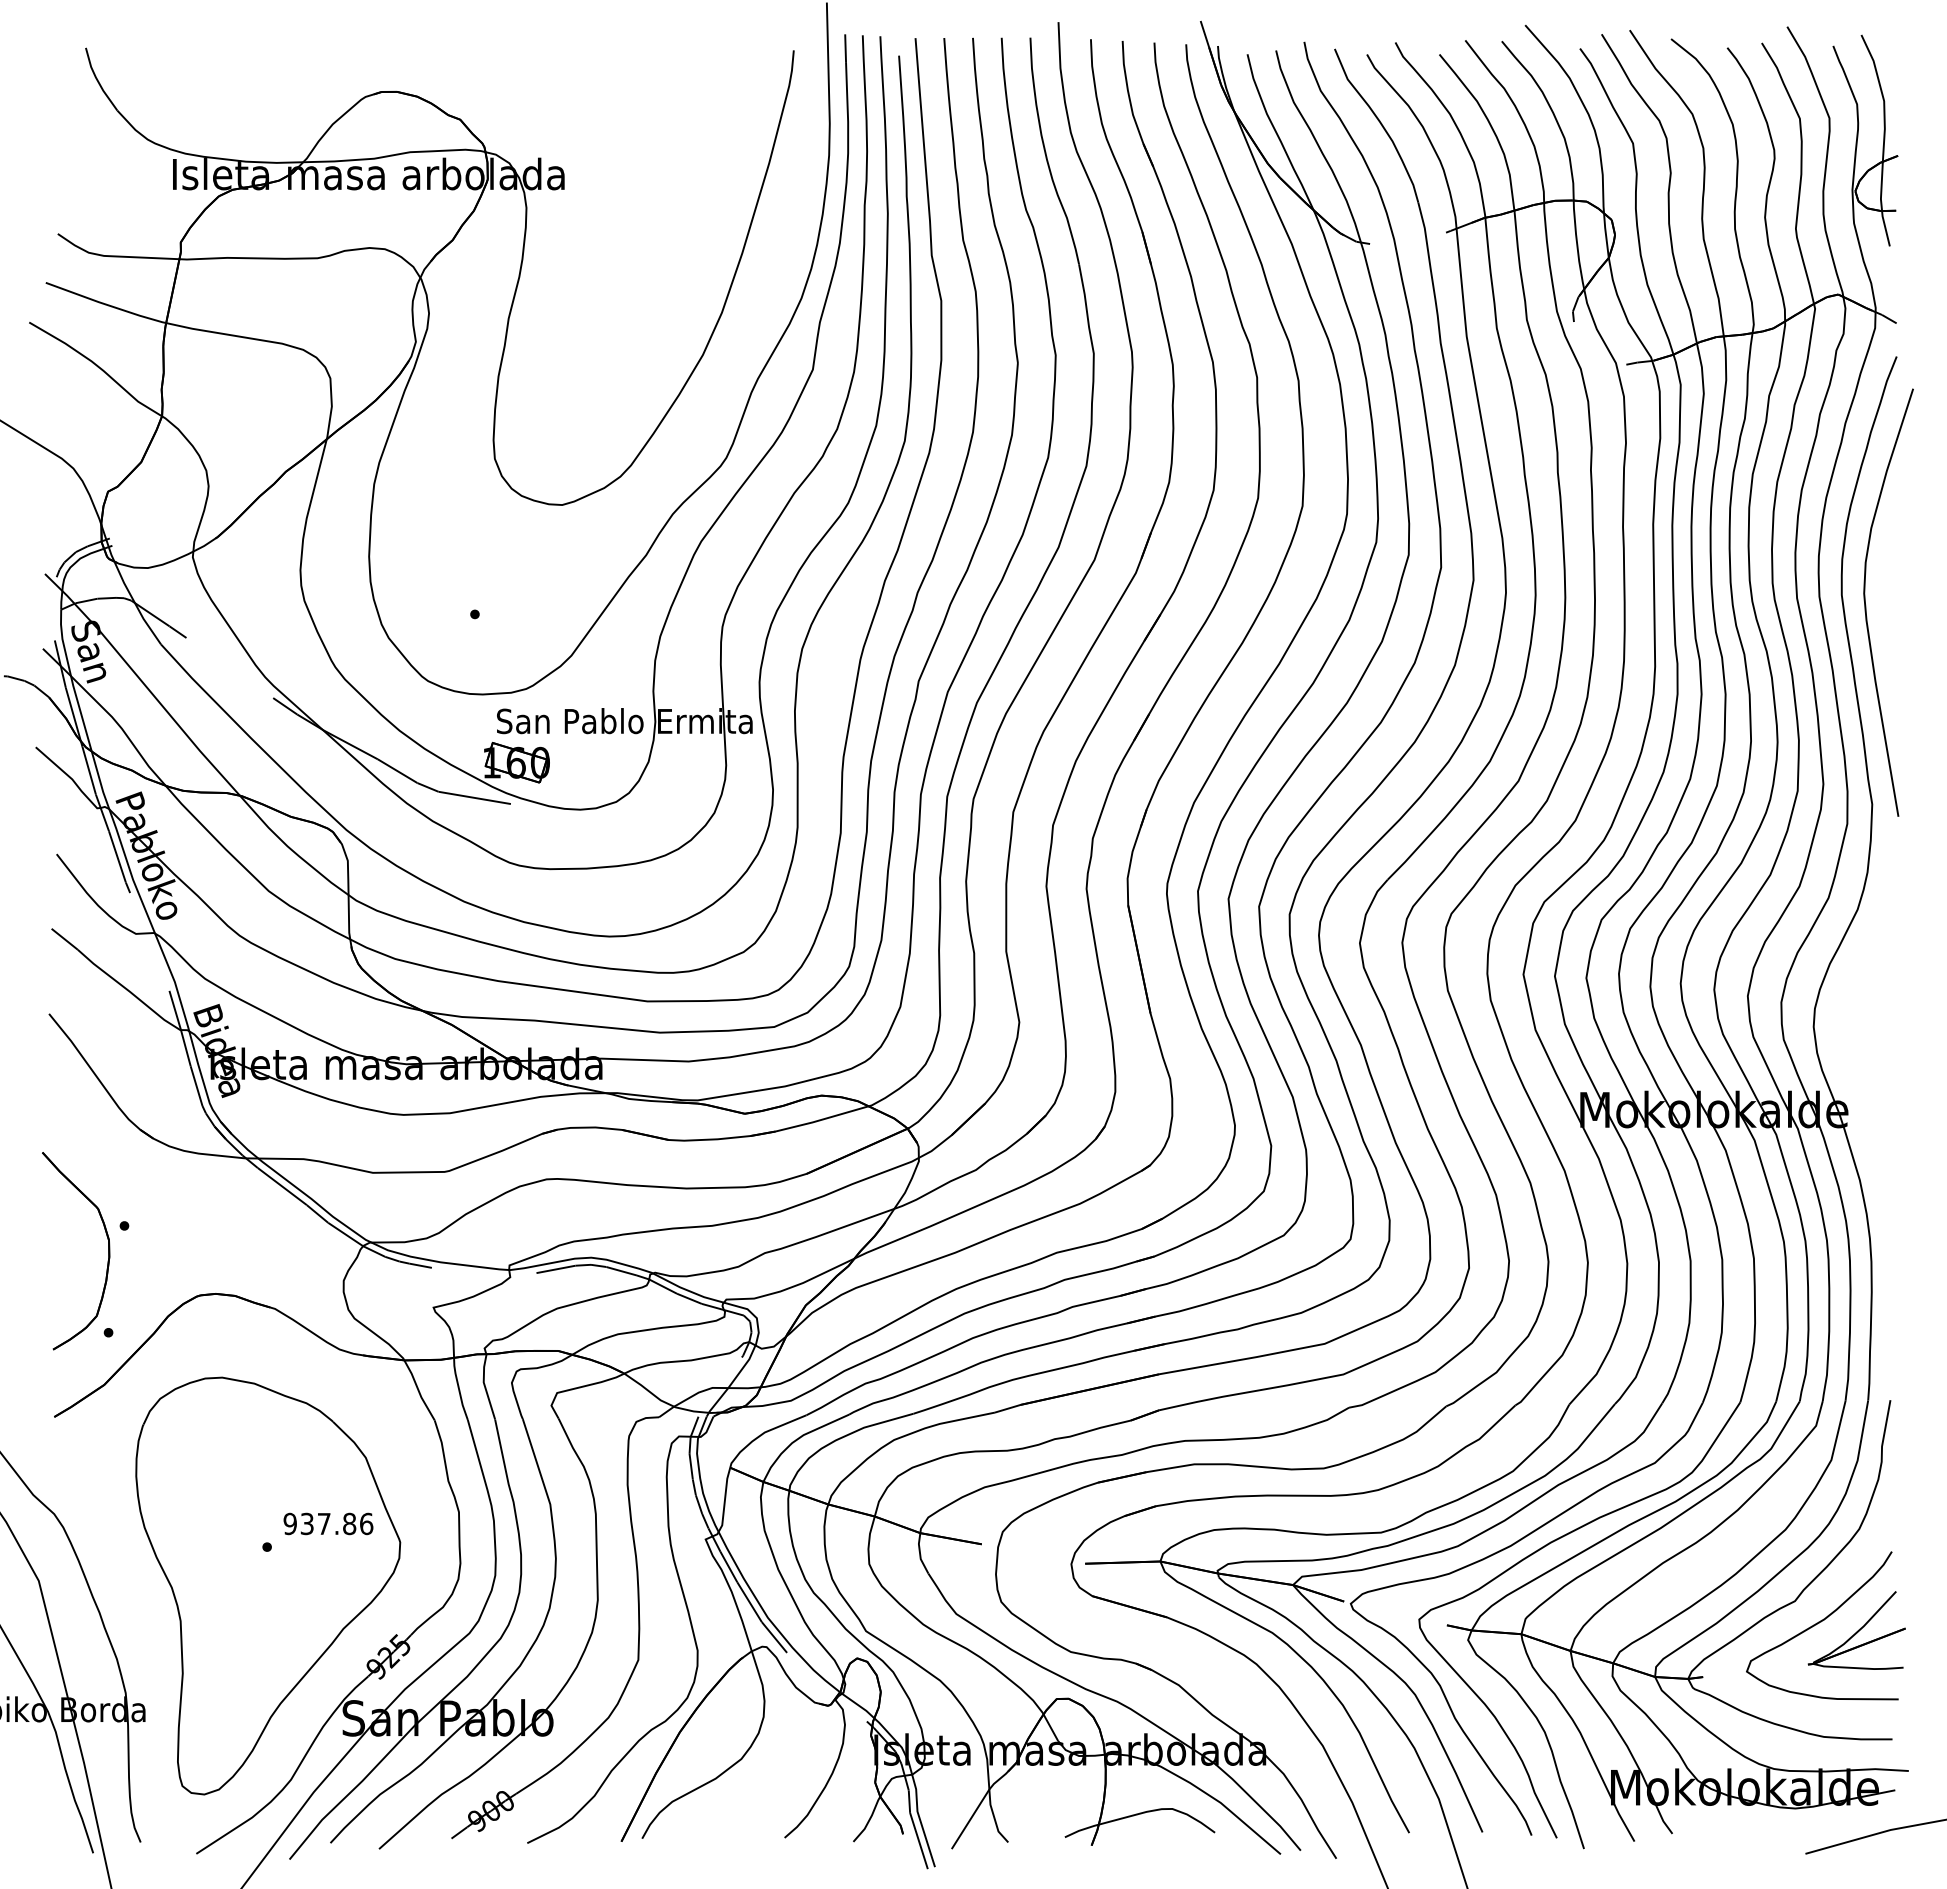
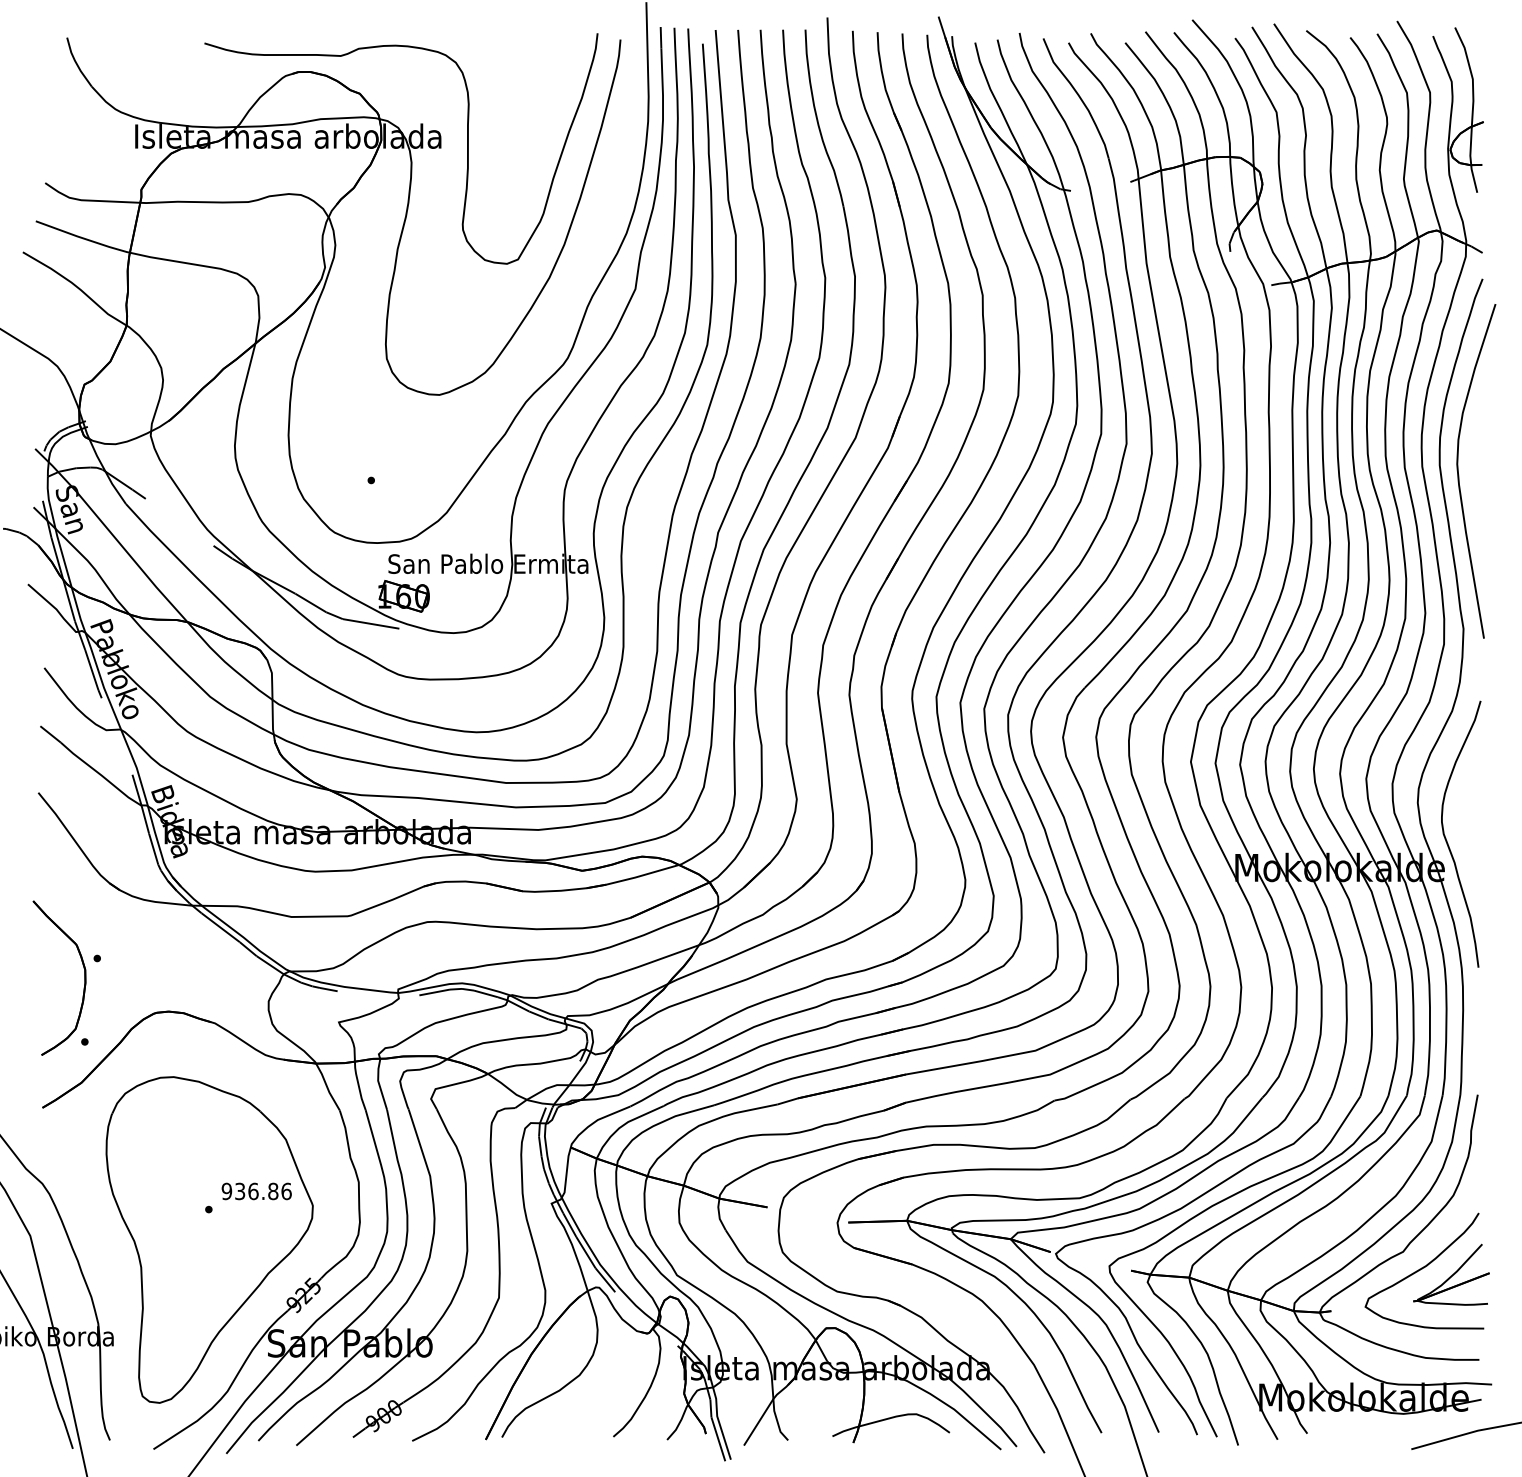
curve: (597, 190) -> (467, 149), added
curve: (1851, 1075) -> (1447, 840), added
text: (323, 1523) -> (252, 1191), 937.86 -> 936.86

